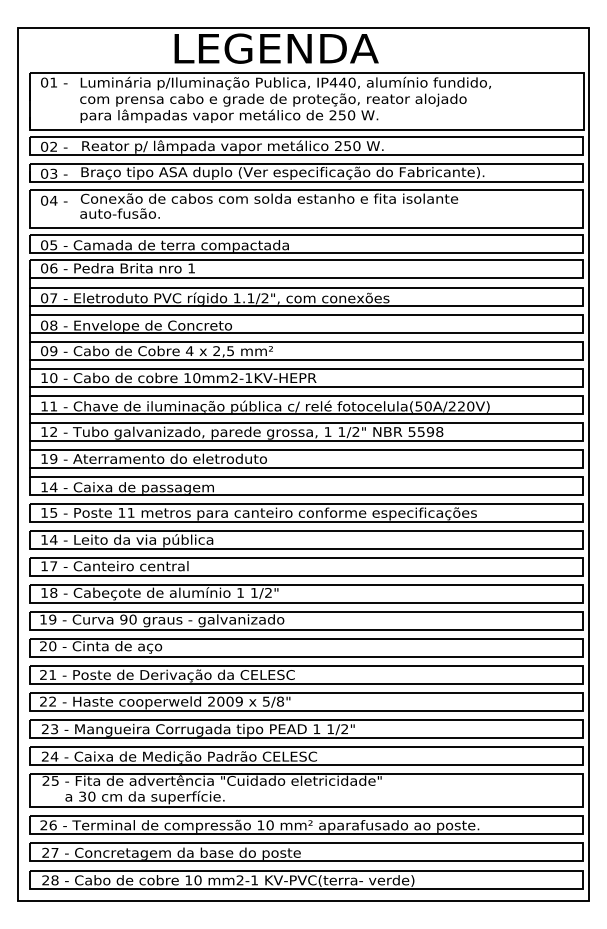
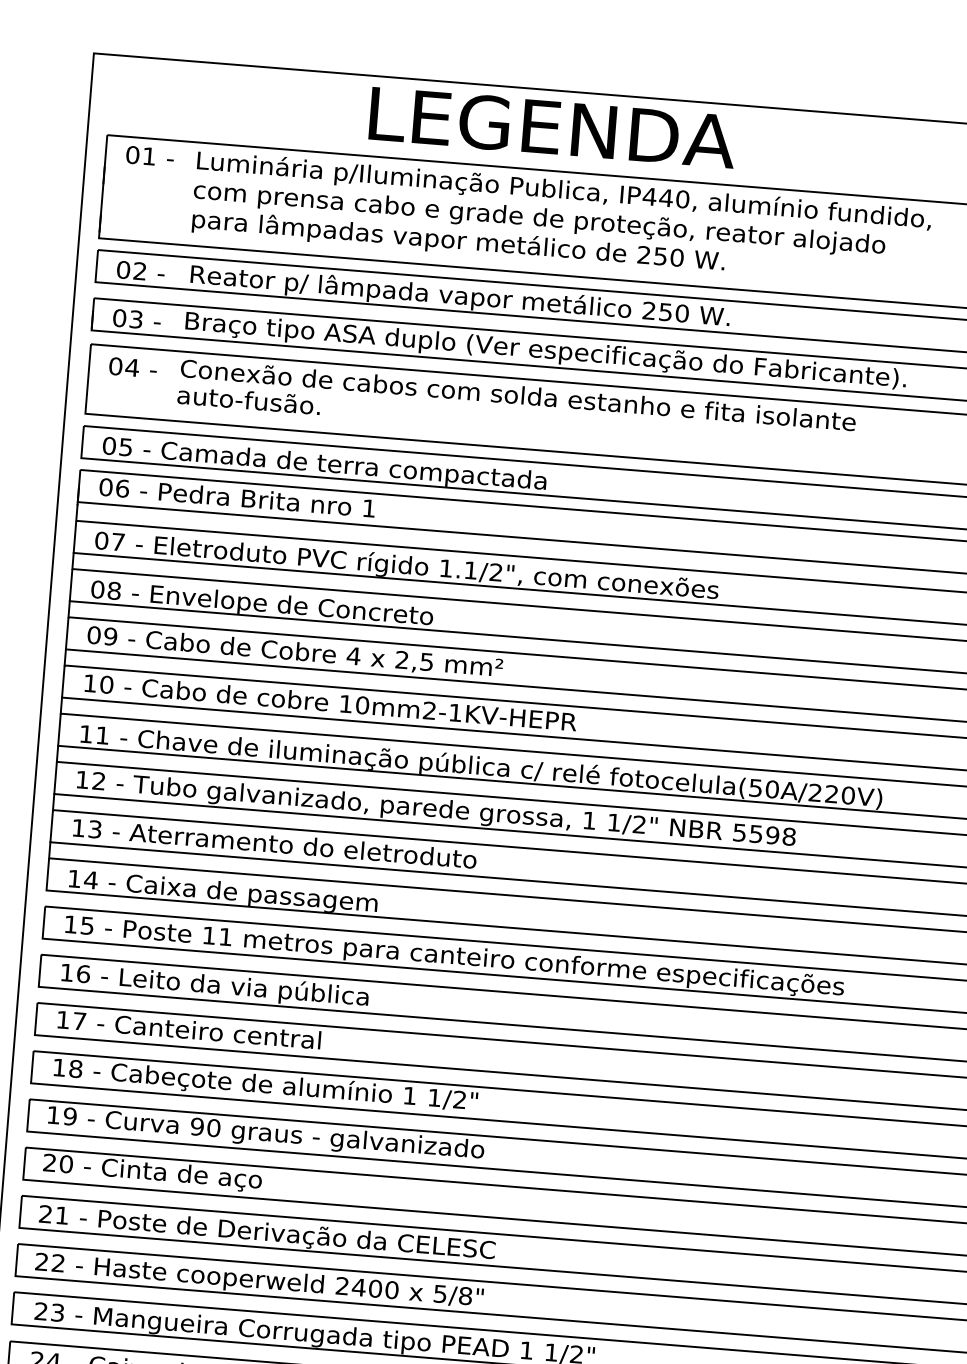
text: (53, 458) -> (94, 828), 19 -> 13
text: (53, 539) -> (83, 973), 14 -> 16
text: (229, 701) -> (374, 1288), 2009 -> 2400

